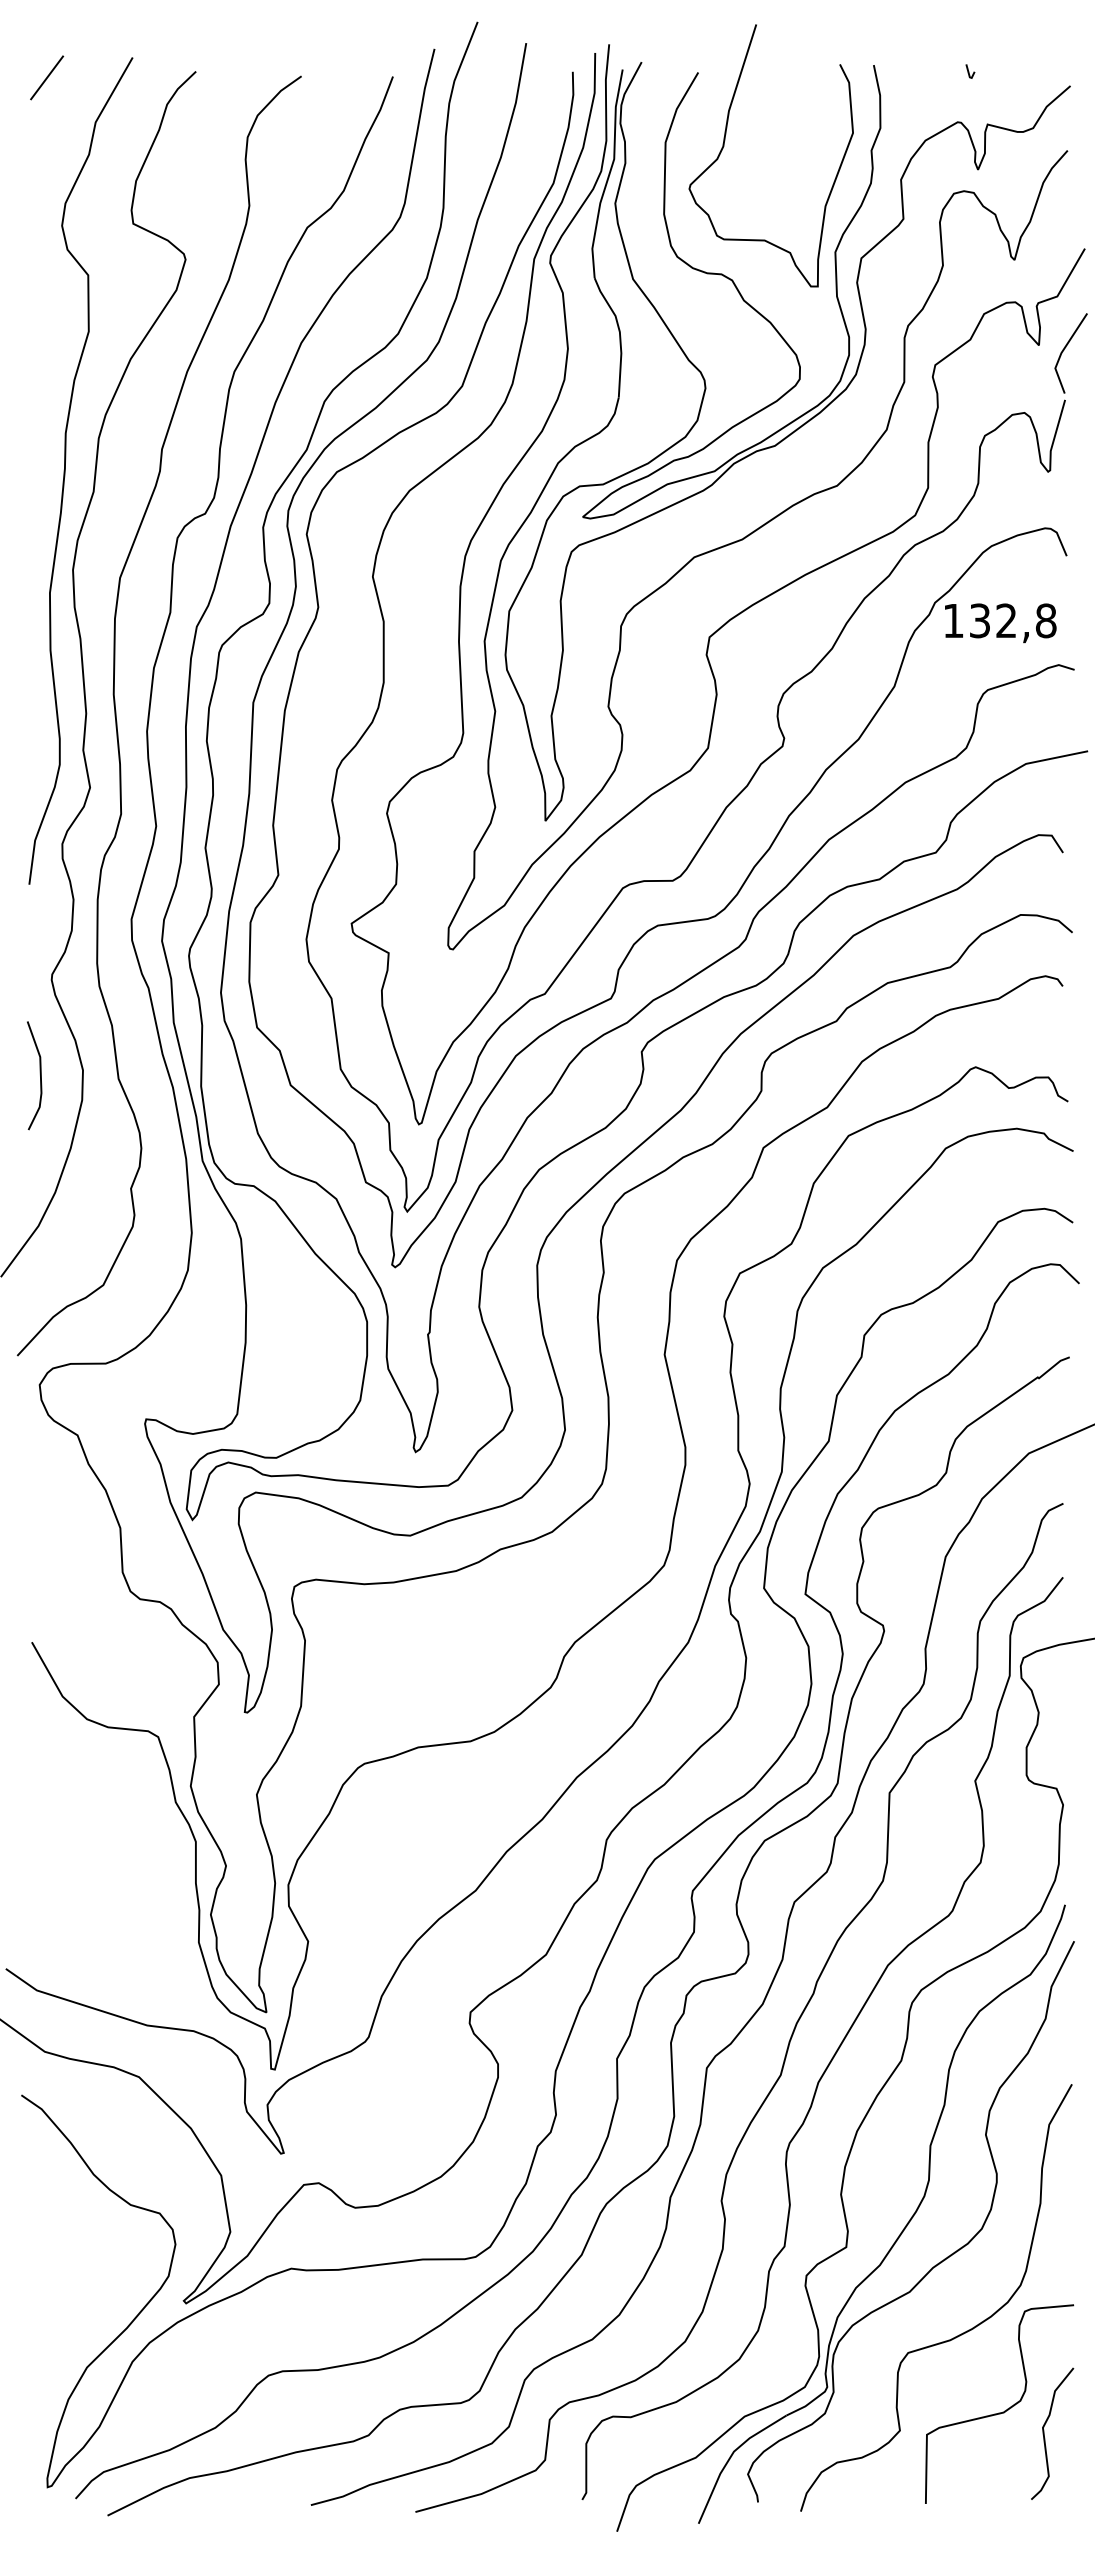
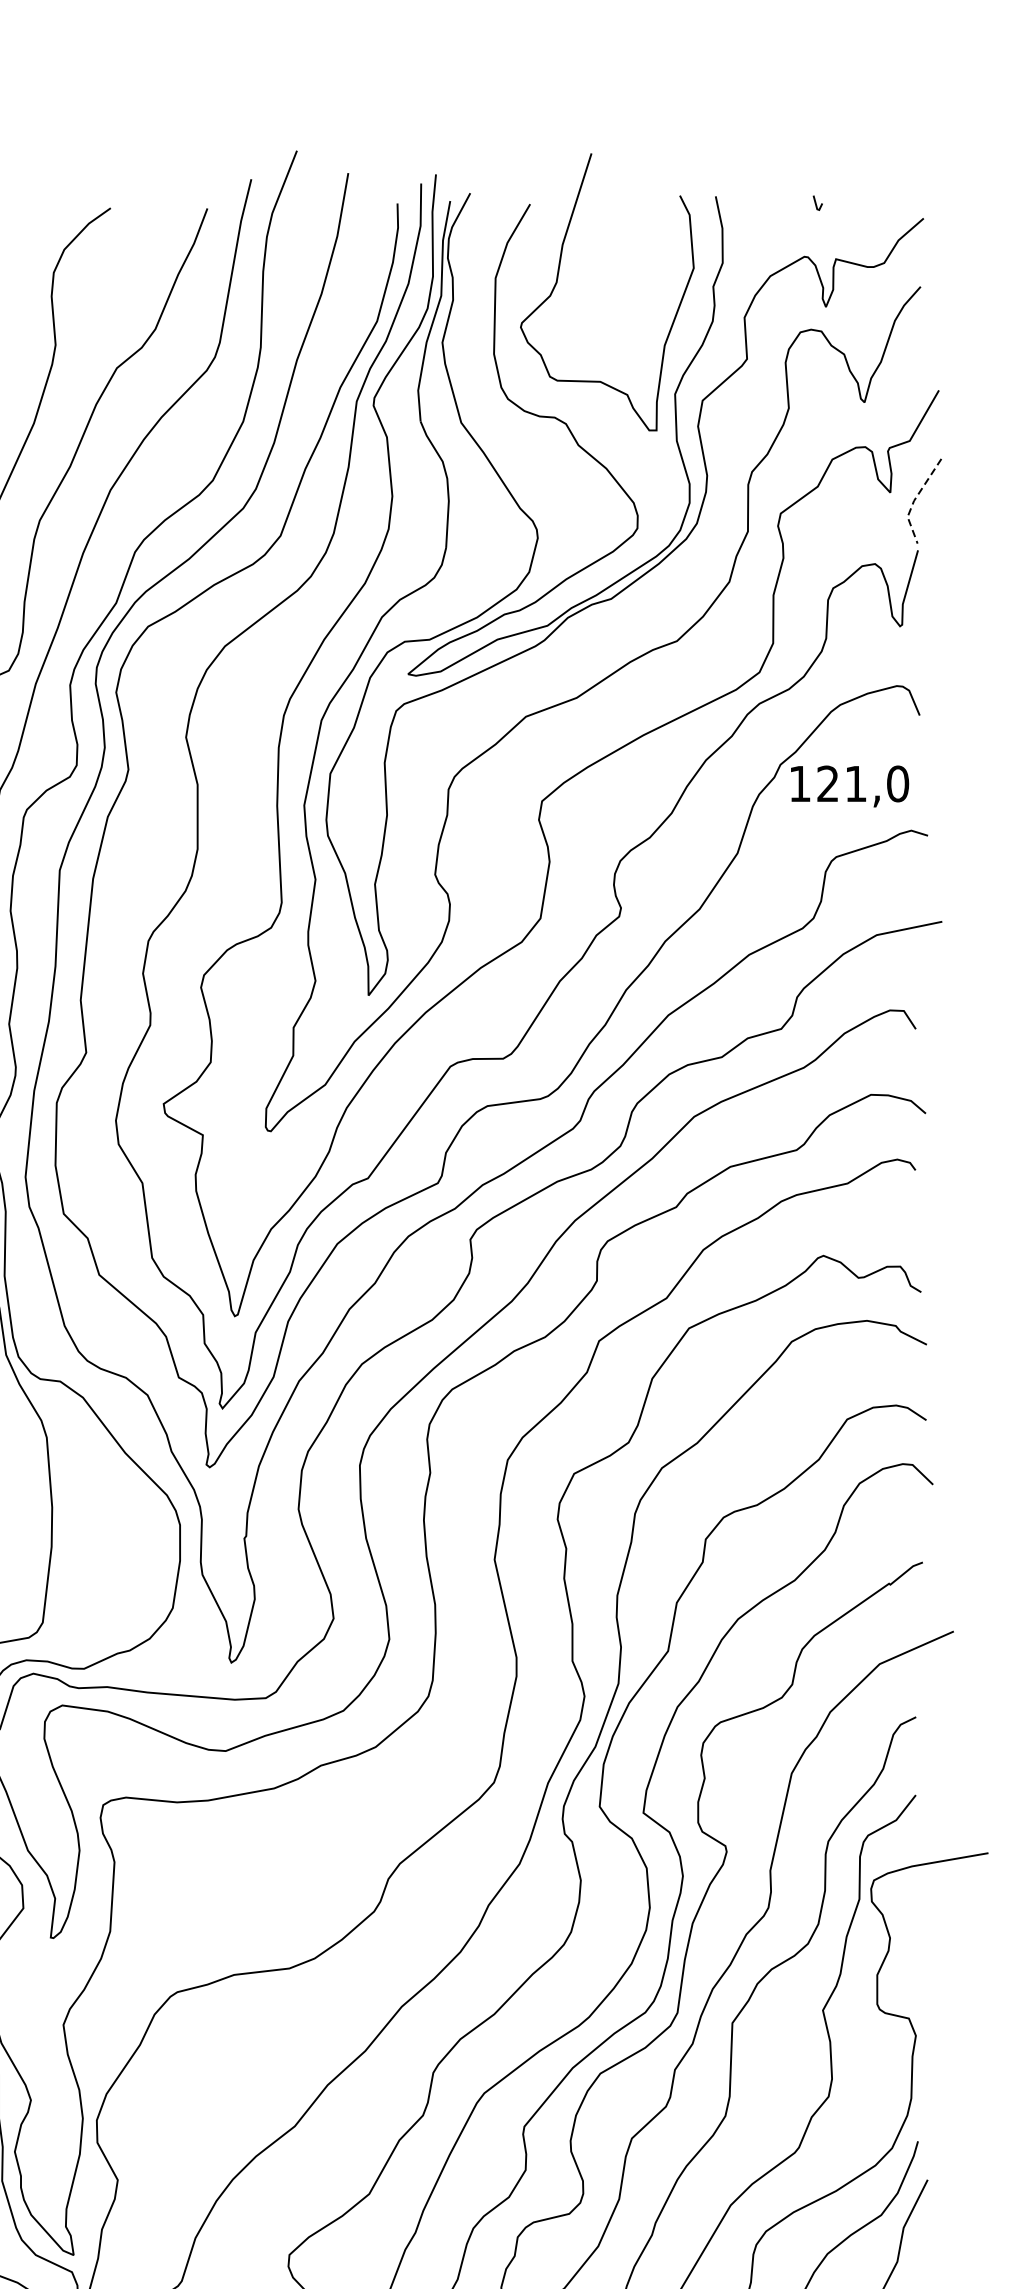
line: (1061, 352) -> (914, 500), solid -> dashed
text: (1013, 620) -> (863, 783), 132,8 -> 121,0

